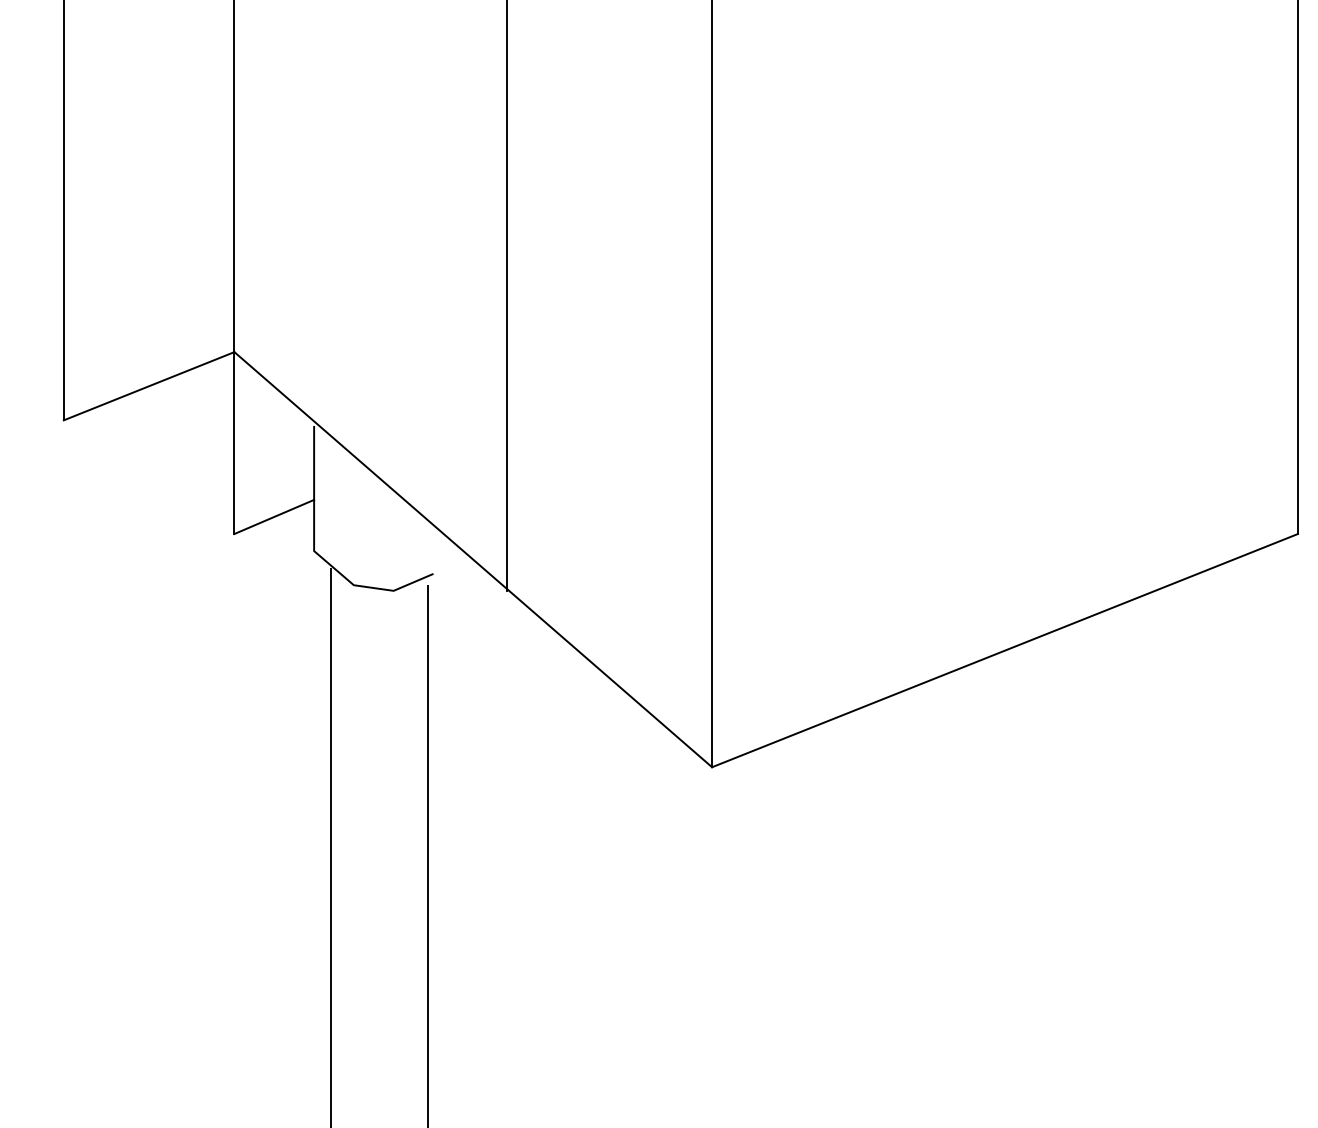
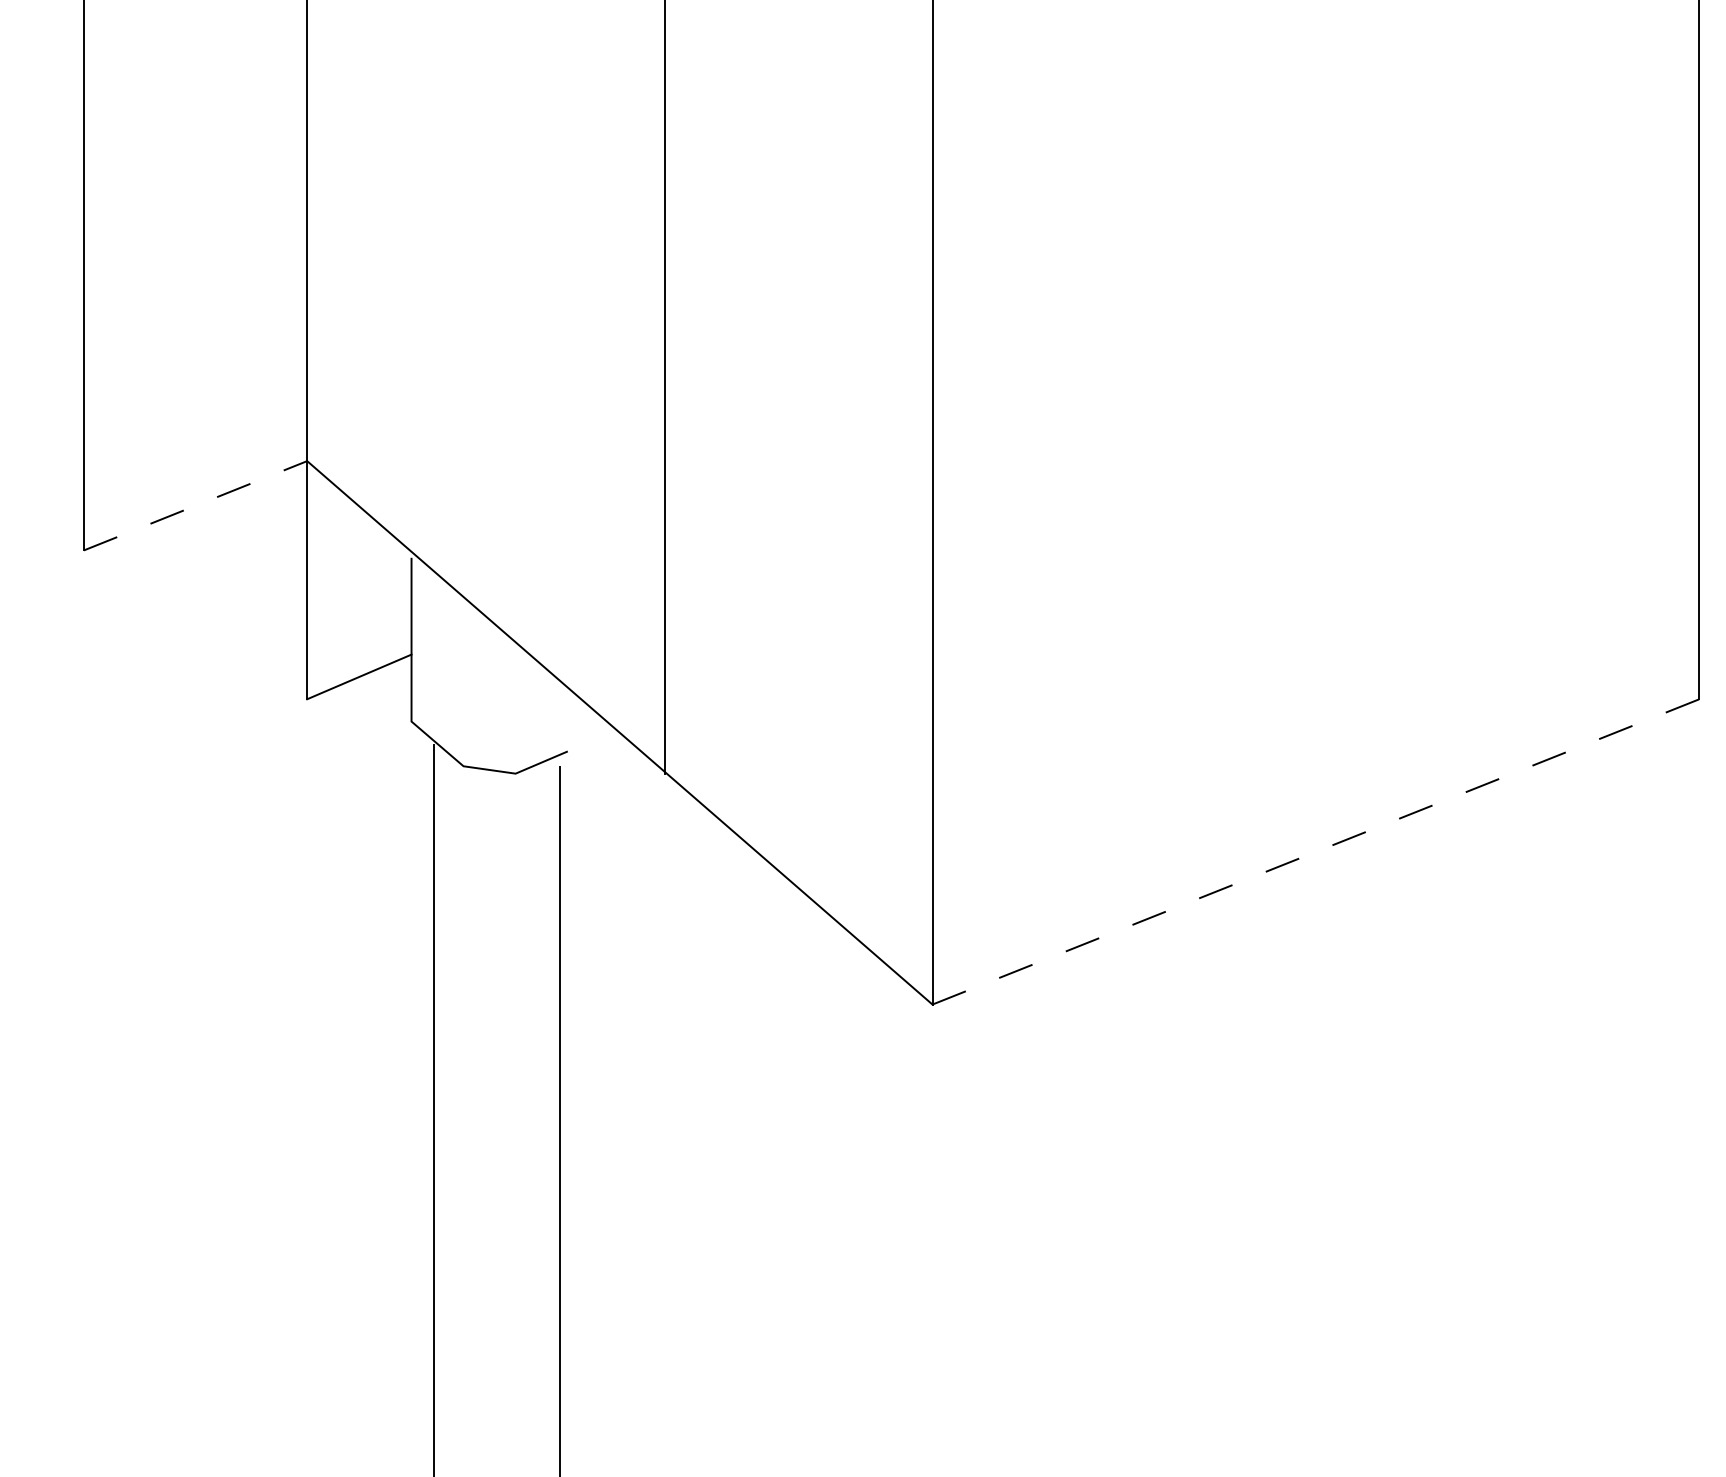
line: (149, 386) -> (196, 505), solid -> dashed
line: (1004, 650) -> (1315, 851), solid -> dashed

